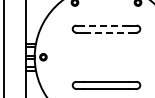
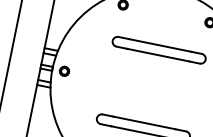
line: (106, 25) -> (160, 45), dashed -> solid
line: (106, 32) -> (158, 54), dashed -> solid

